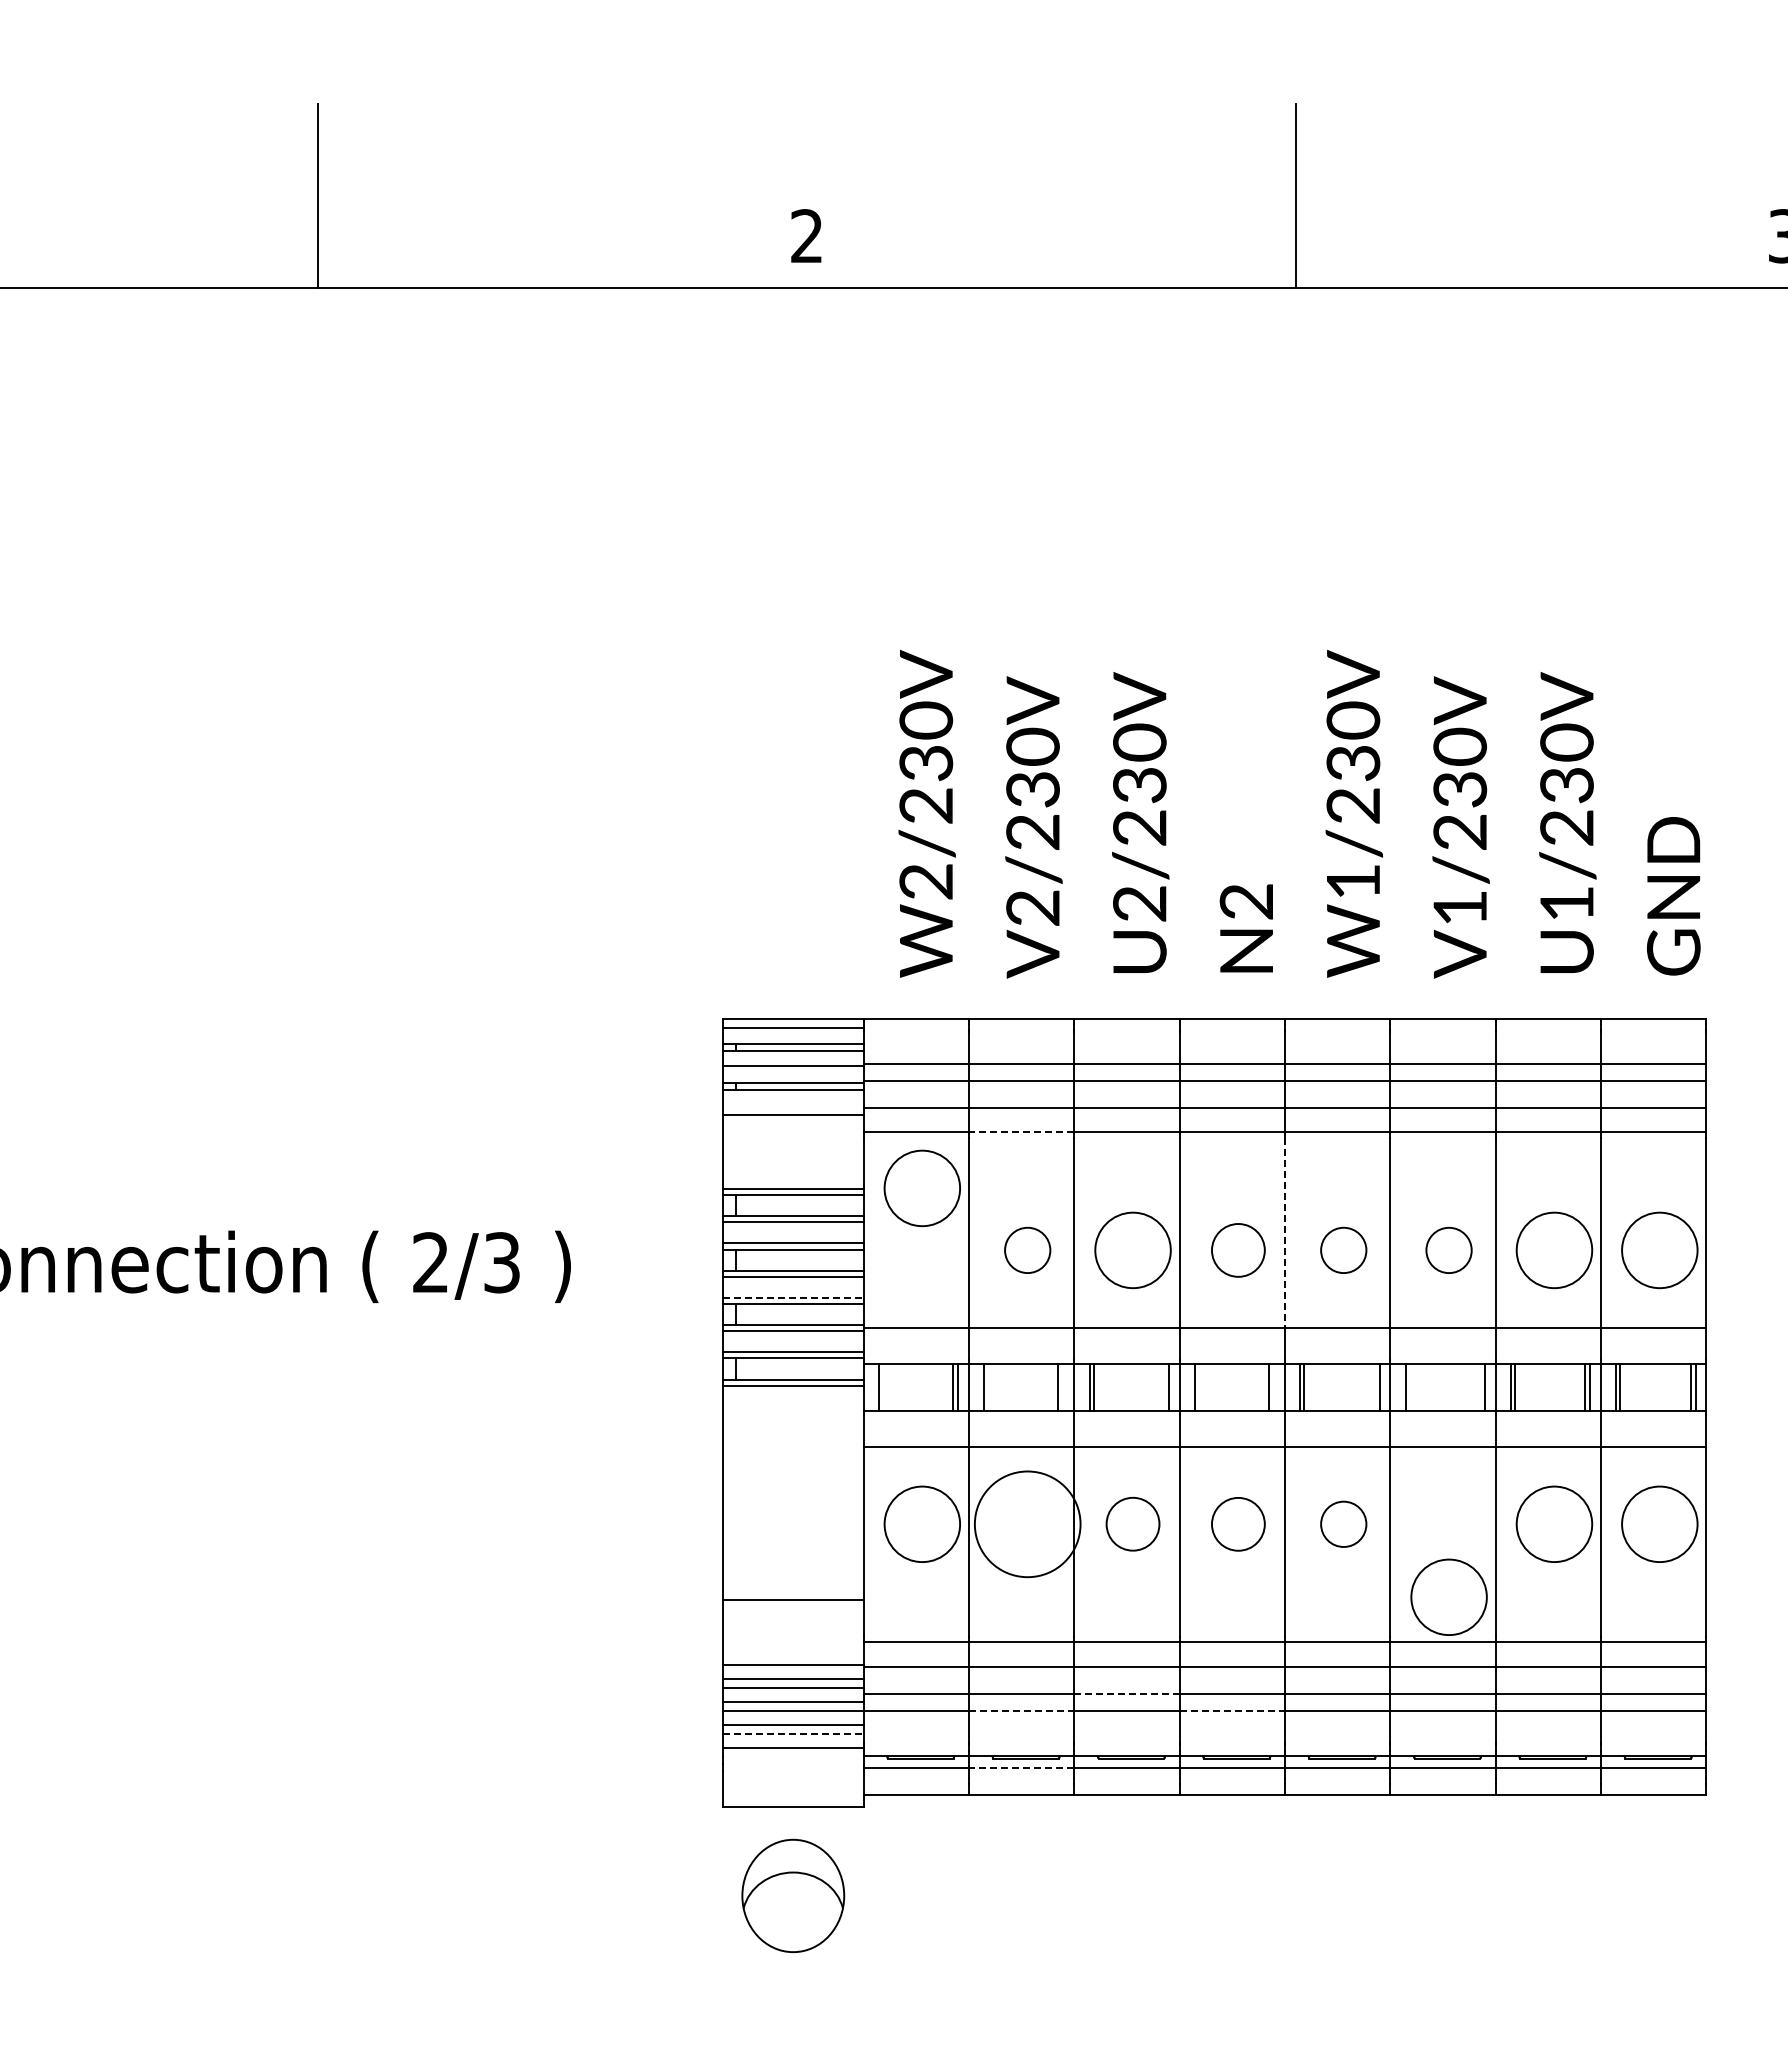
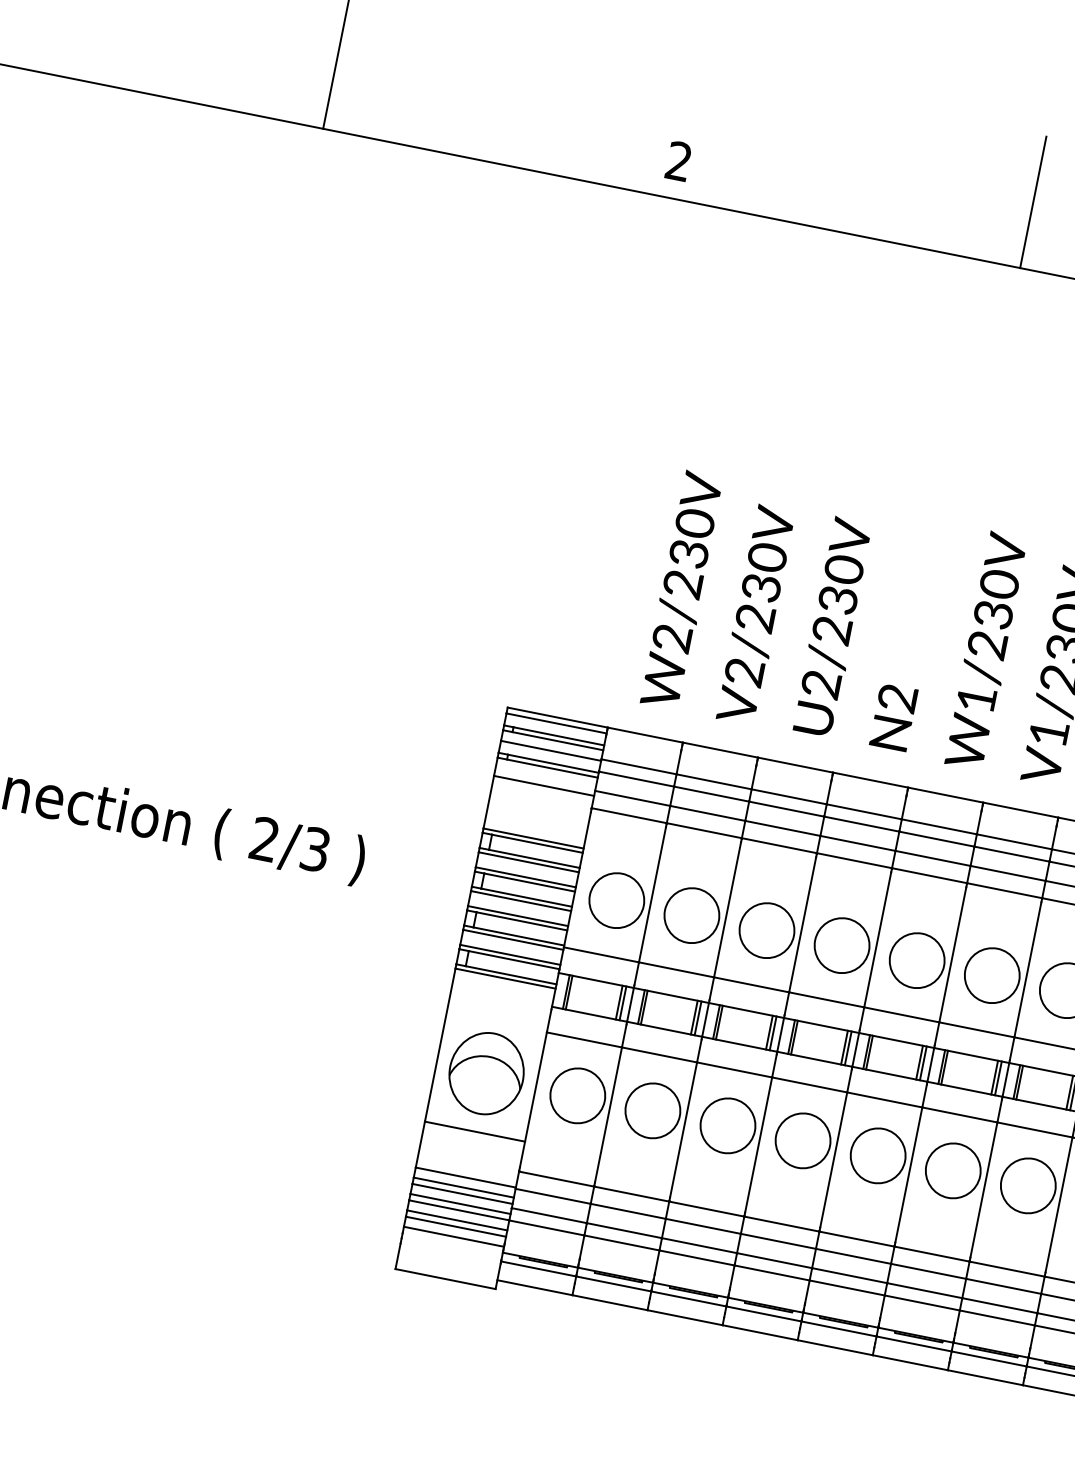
line: (1021, 1132) -> (704, 830), dashed -> solid
circle: (921, 1188) -> (616, 900), moved
line: (1284, 1232) -> (877, 939), dashed -> solid
circle: (1027, 1250) -> (691, 915), size x1.67
circle: (1238, 1250) -> (842, 945), size x1.43
circle: (1343, 1250) -> (916, 960), size x1.67
circle: (1448, 1250) -> (991, 975), size x1.67
line: (793, 1297) -> (518, 915), dashed -> solid
line: (882, 1387) -> (568, 992), added
line: (988, 1387) -> (644, 1007), added
line: (1063, 1387) -> (697, 1018), added
line: (1163, 1387) -> (769, 1032), added
line: (1198, 1387) -> (794, 1037), added
line: (1274, 1387) -> (848, 1048), added
line: (1374, 1387) -> (919, 1062), added
line: (1409, 1387) -> (944, 1067), added
line: (1479, 1387) -> (994, 1077), added
circle: (1132, 1523) -> (727, 1125), size x1.43
circle: (1027, 1524) -> (652, 1110), size x0.71
circle: (1238, 1524) -> (803, 1141), size x1.43
circle: (1343, 1524) -> (877, 1155), size x1.67
circle: (1448, 1596) -> (952, 1170), moved
line: (1126, 1693) -> (699, 1245), dashed -> solid
line: (1021, 1710) -> (621, 1242), dashed -> solid
line: (1232, 1710) -> (772, 1272), dashed -> solid
line: (793, 1733) -> (456, 1226), dashed -> solid
line: (1021, 1768) -> (613, 1284), dashed -> solid
part: (793, 1895) -> (486, 1073), moved

